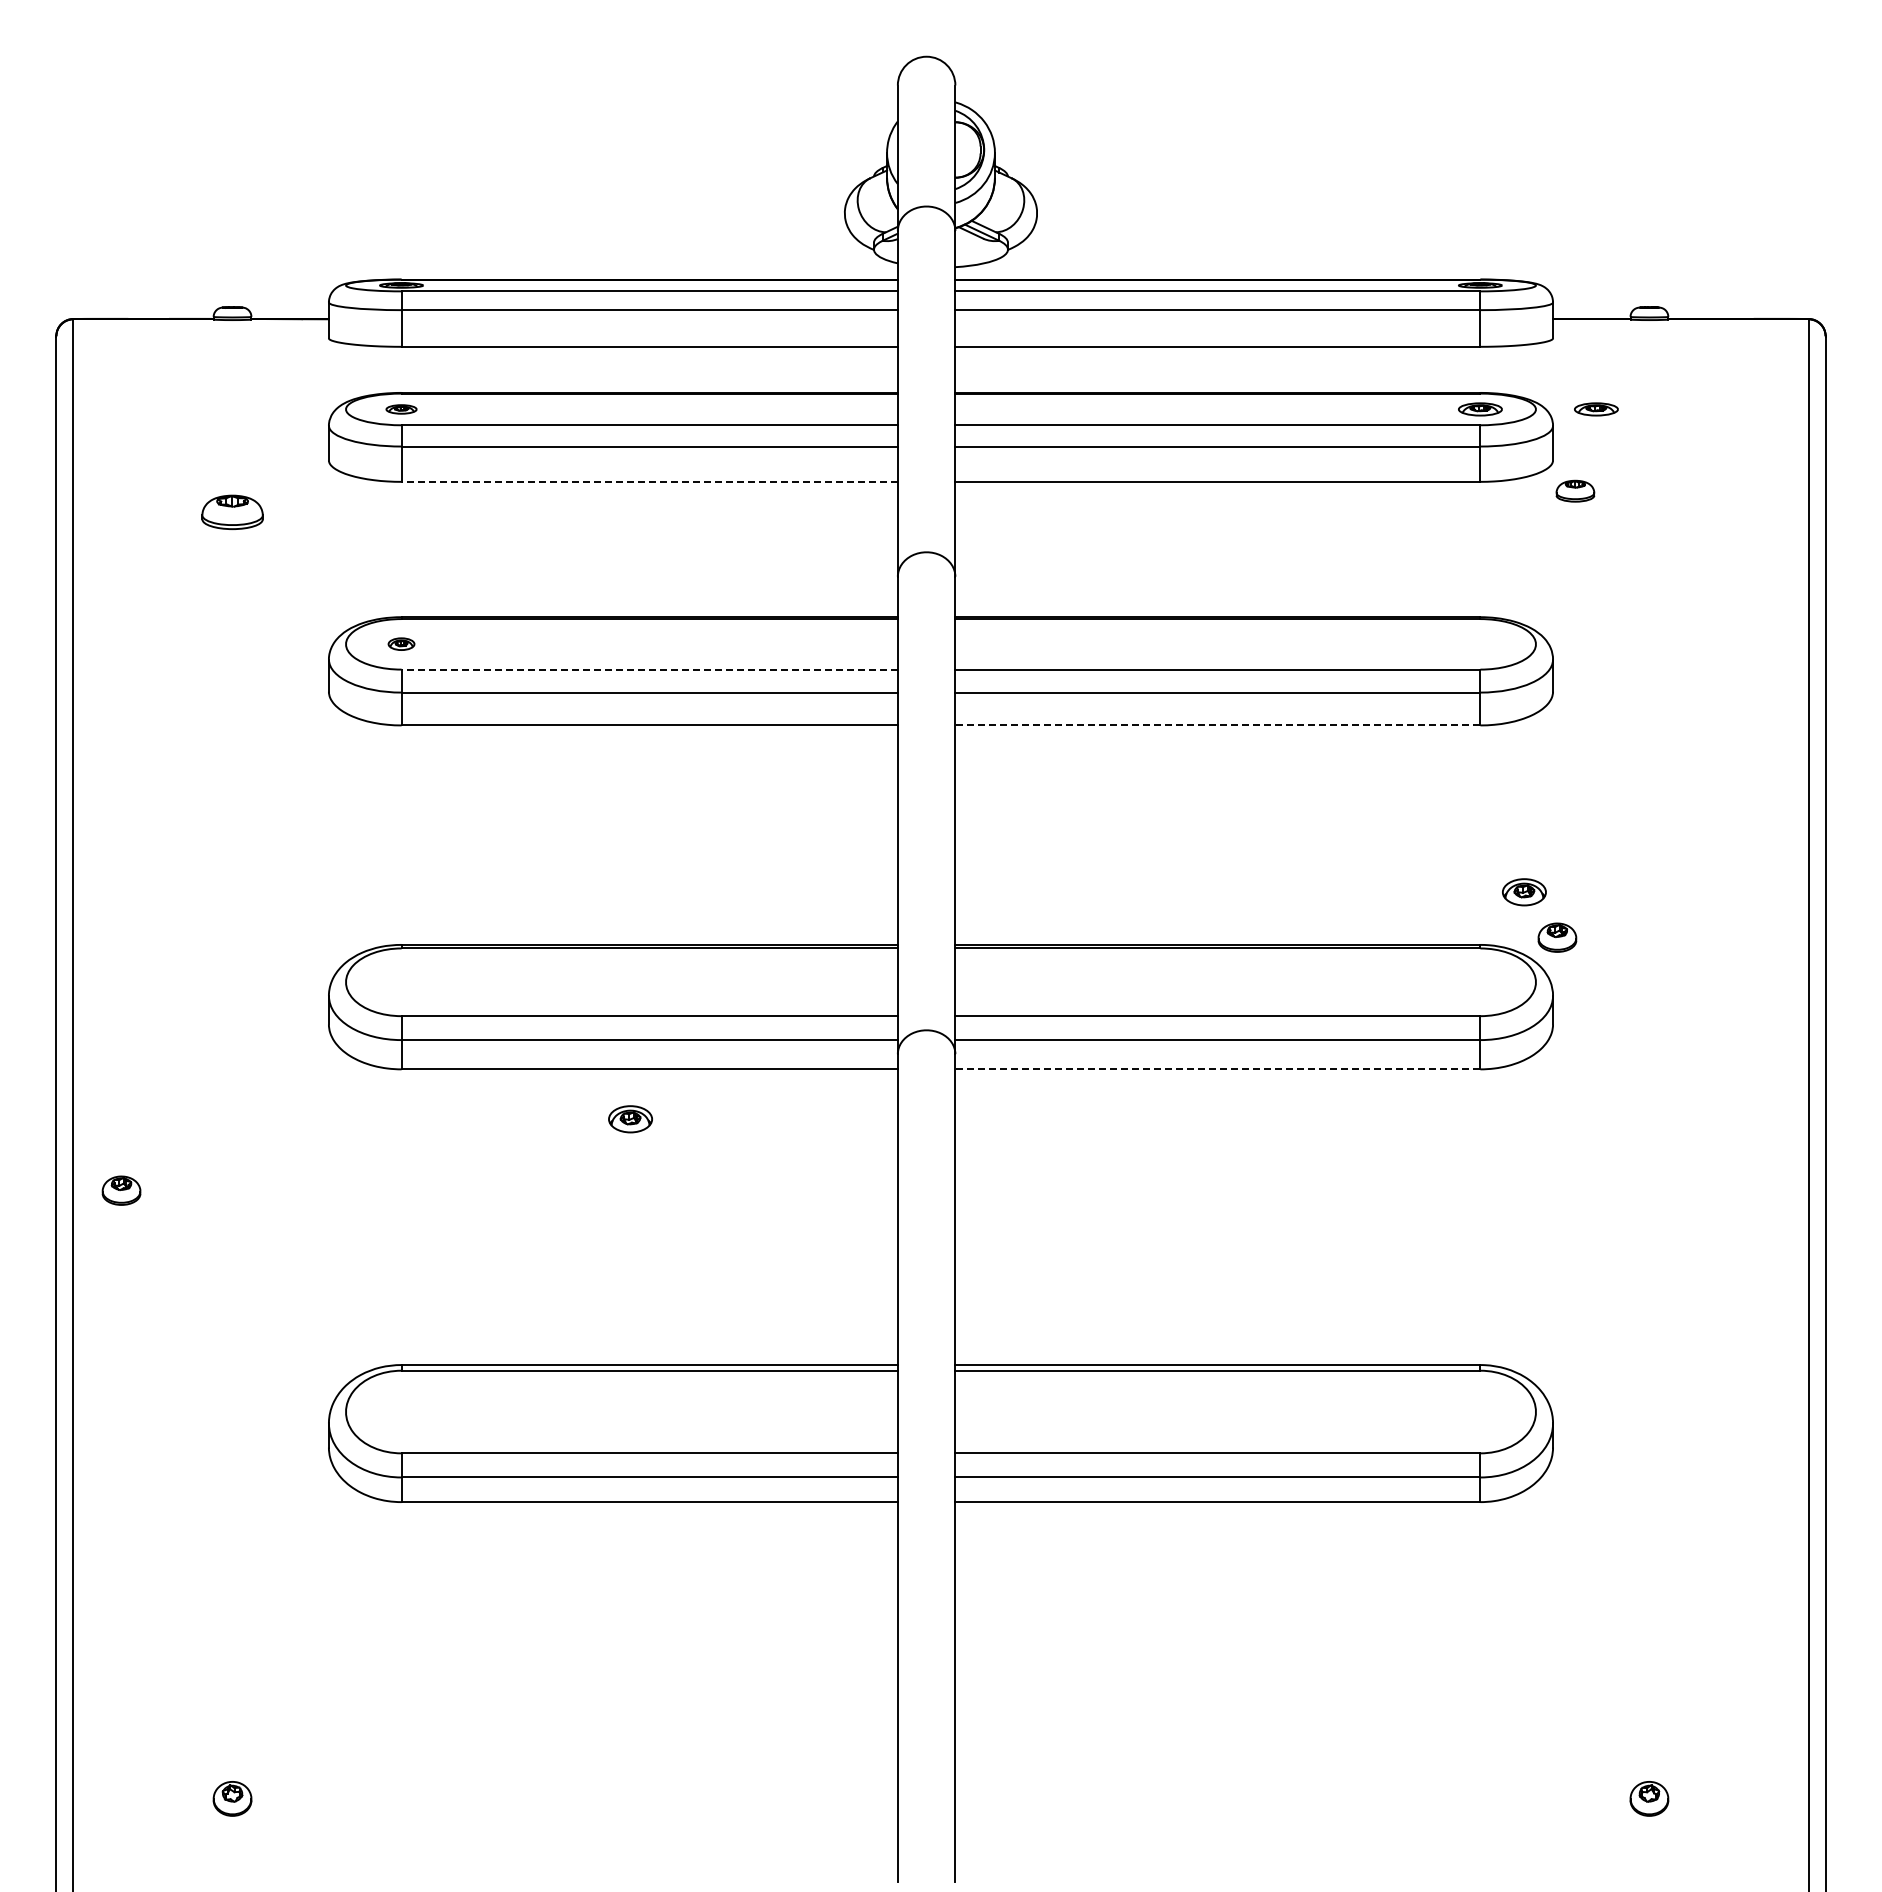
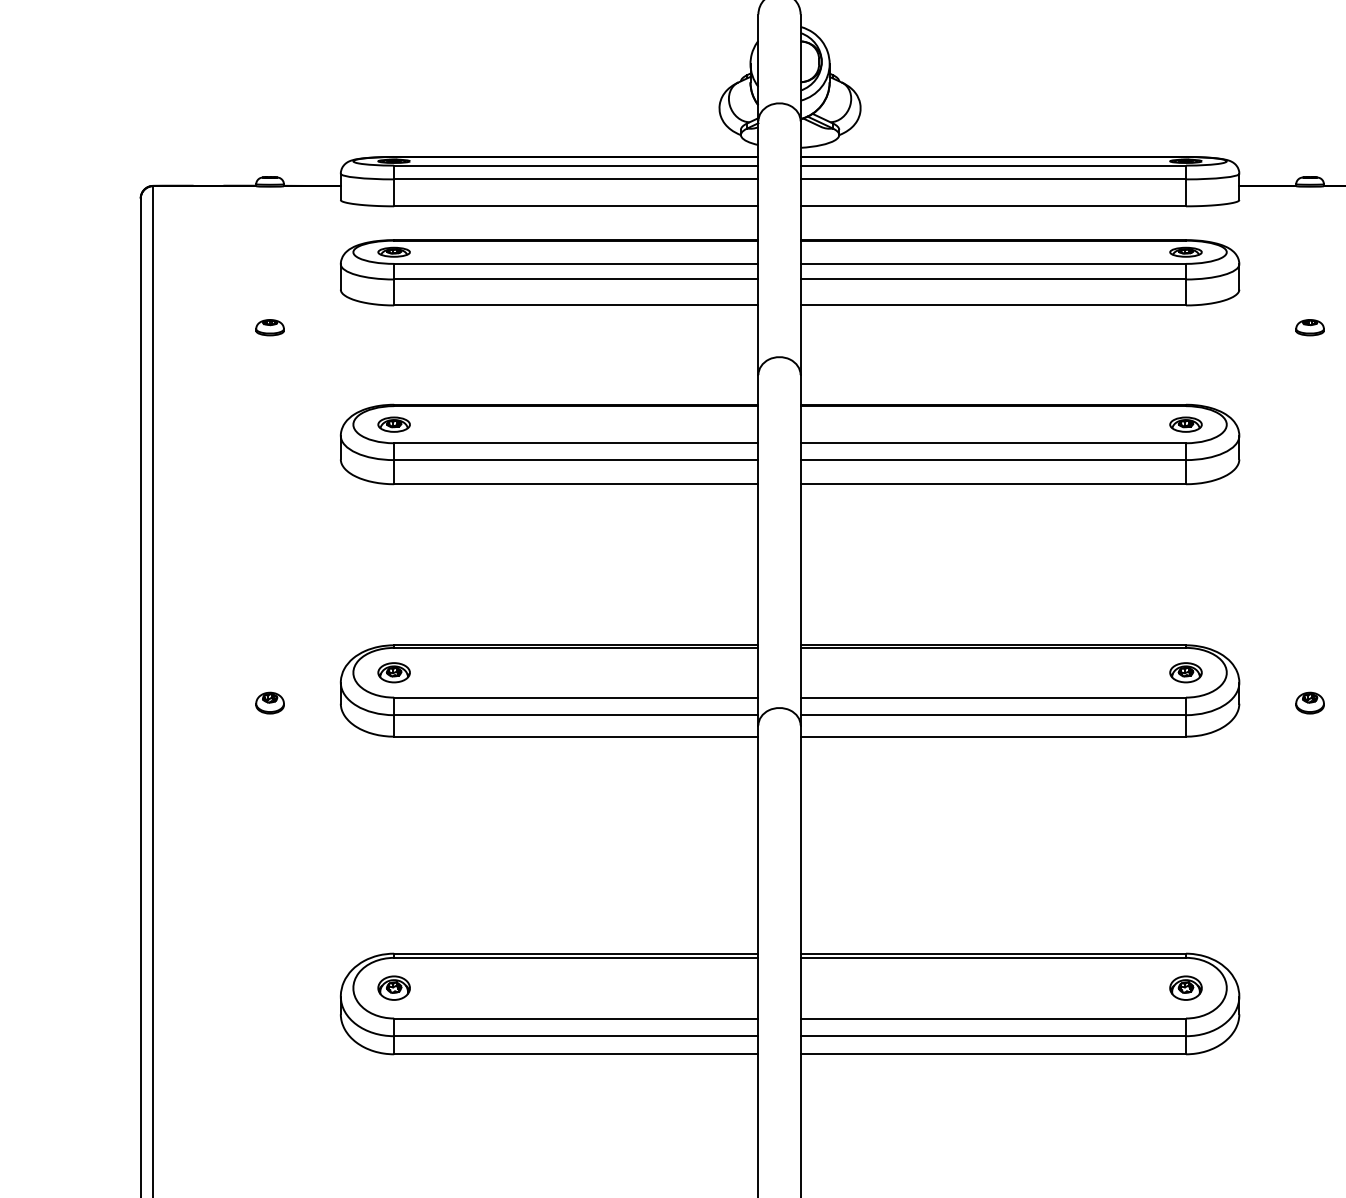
part: (401, 409) -> (394, 252), size x1.43
part: (1596, 409) -> (1271, 252), removed
line: (649, 481) -> (576, 305), dashed -> solid
part: (1575, 490) -> (1310, 327), moved
part: (232, 511) -> (270, 327), size x0.62
part: (401, 643) -> (394, 424), size x1.67
part: (1480, 643) -> (1186, 424), added
line: (649, 669) -> (576, 443), dashed -> solid
line: (1217, 725) -> (993, 484), dashed -> solid
part: (1524, 892) -> (1186, 672), moved
part: (1557, 937) -> (1310, 703), moved
line: (1217, 1069) -> (993, 736), dashed -> solid
part: (630, 1119) -> (394, 672), moved
part: (121, 1190) -> (270, 703), moved
part: (401, 1411) -> (394, 987), added
part: (1480, 1411) -> (1186, 987), added

